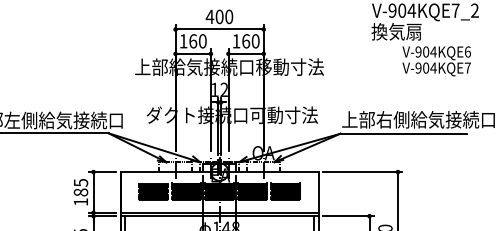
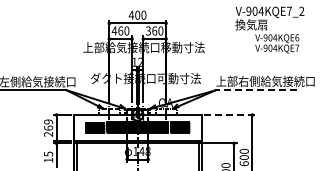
text: (183, 40) -> (114, 30), 160 -> 460
text: (236, 40) -> (148, 30), 160 -> 360
line: (404, 133) -> (256, 90), solid -> dashed
line: (363, 172) -> (230, 115), solid -> dashed
text: (80, 191) -> (48, 127), 185 -> 269

